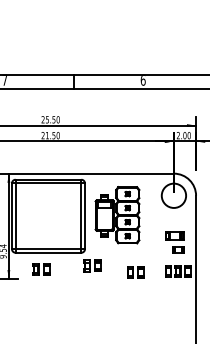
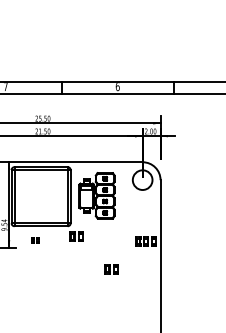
part: (174, 241) -> (143, 217), removed
part: (41, 270) -> (35, 240), size x0.6
part: (135, 272) -> (111, 269), moved

